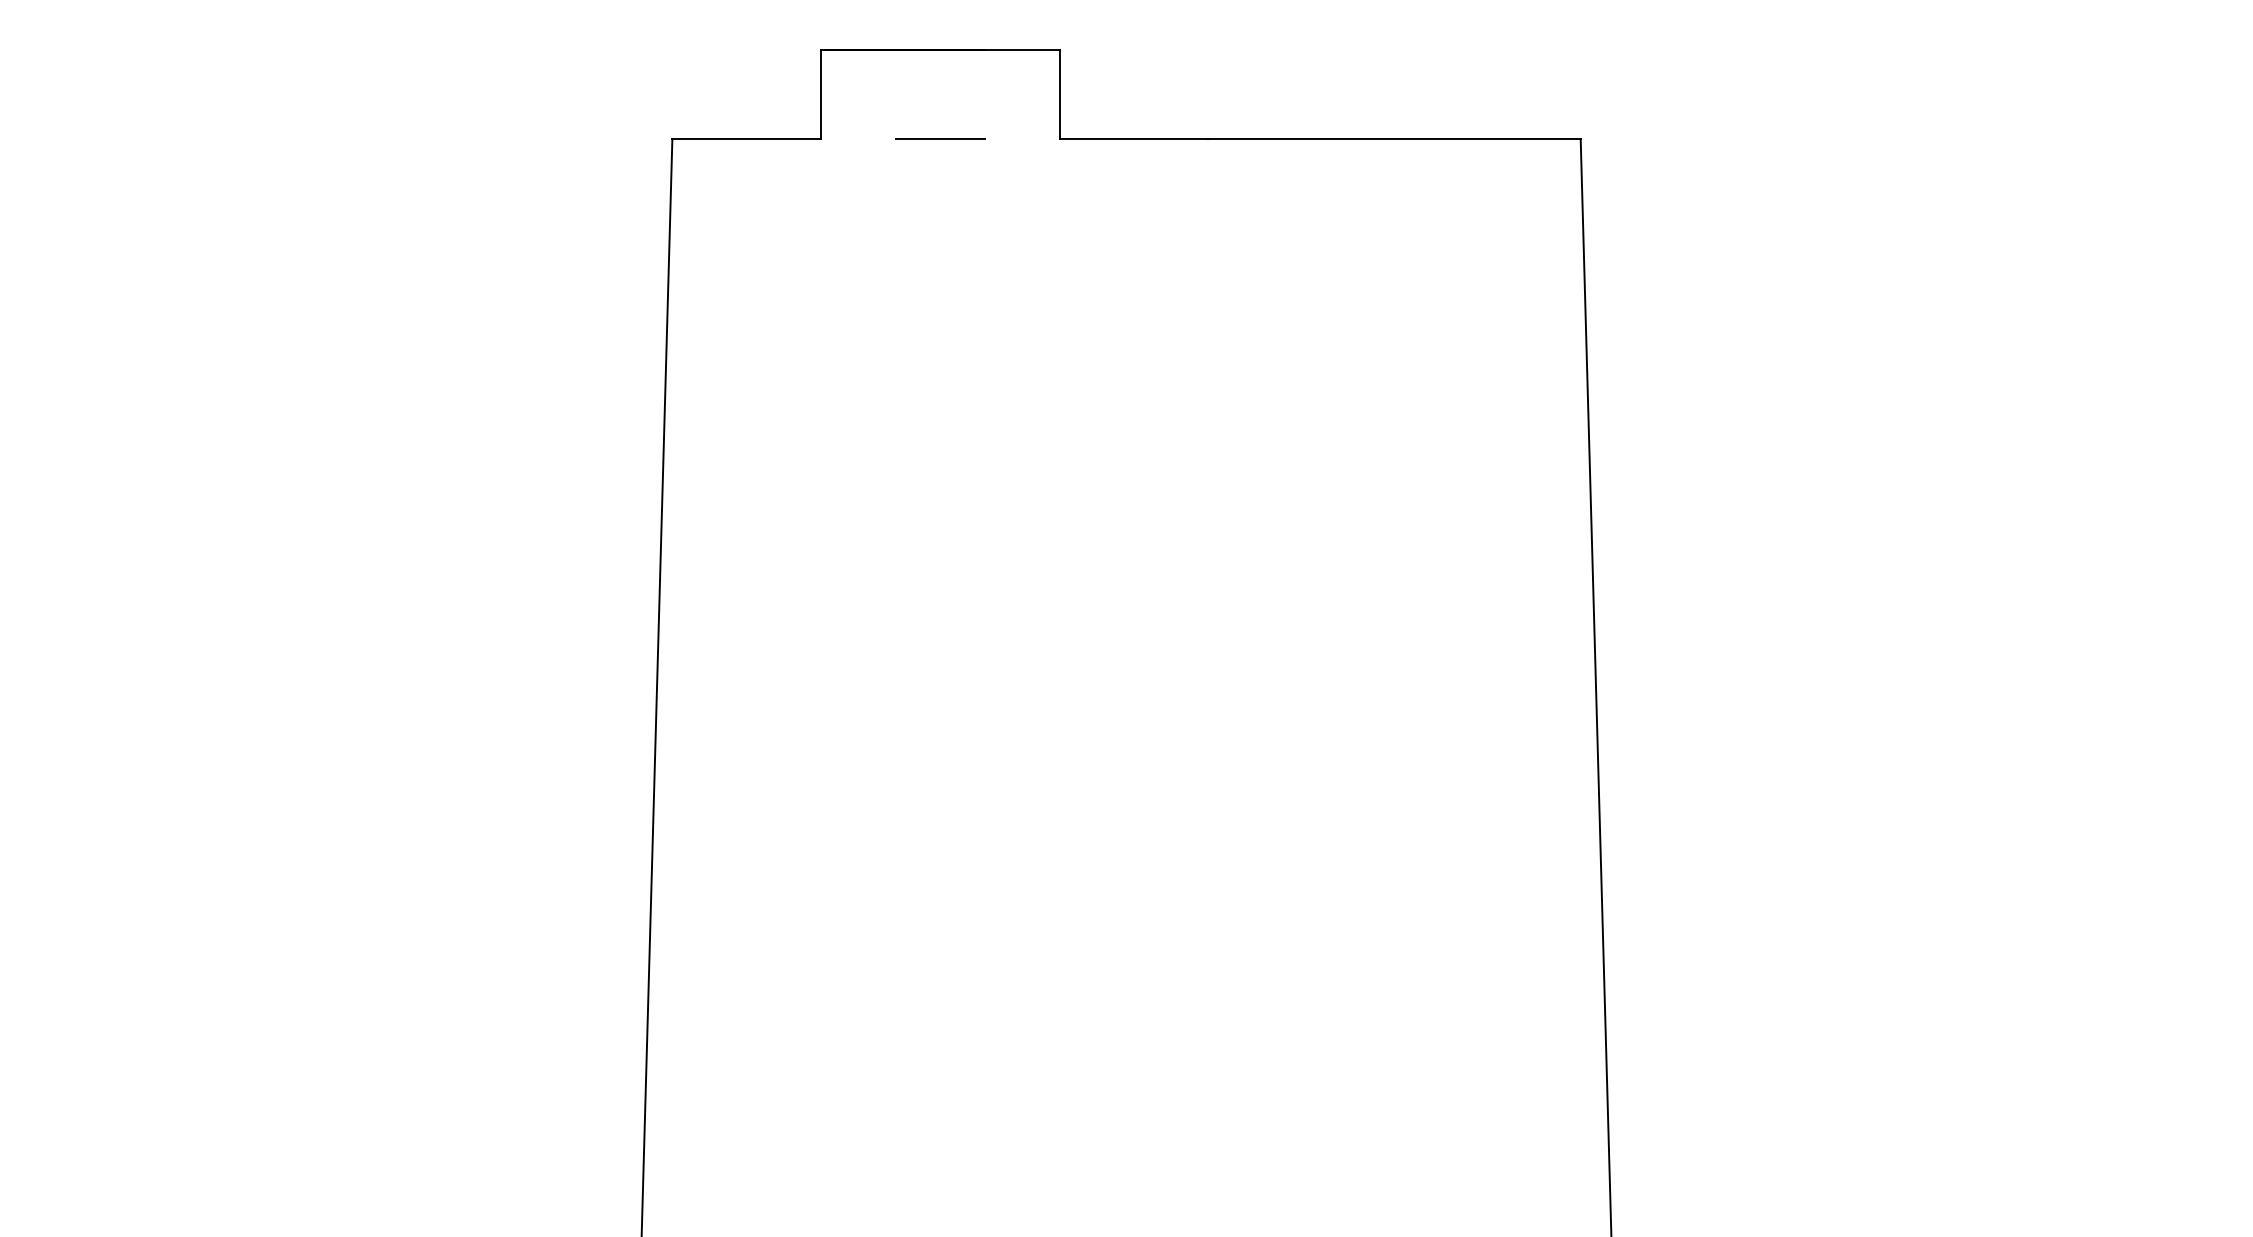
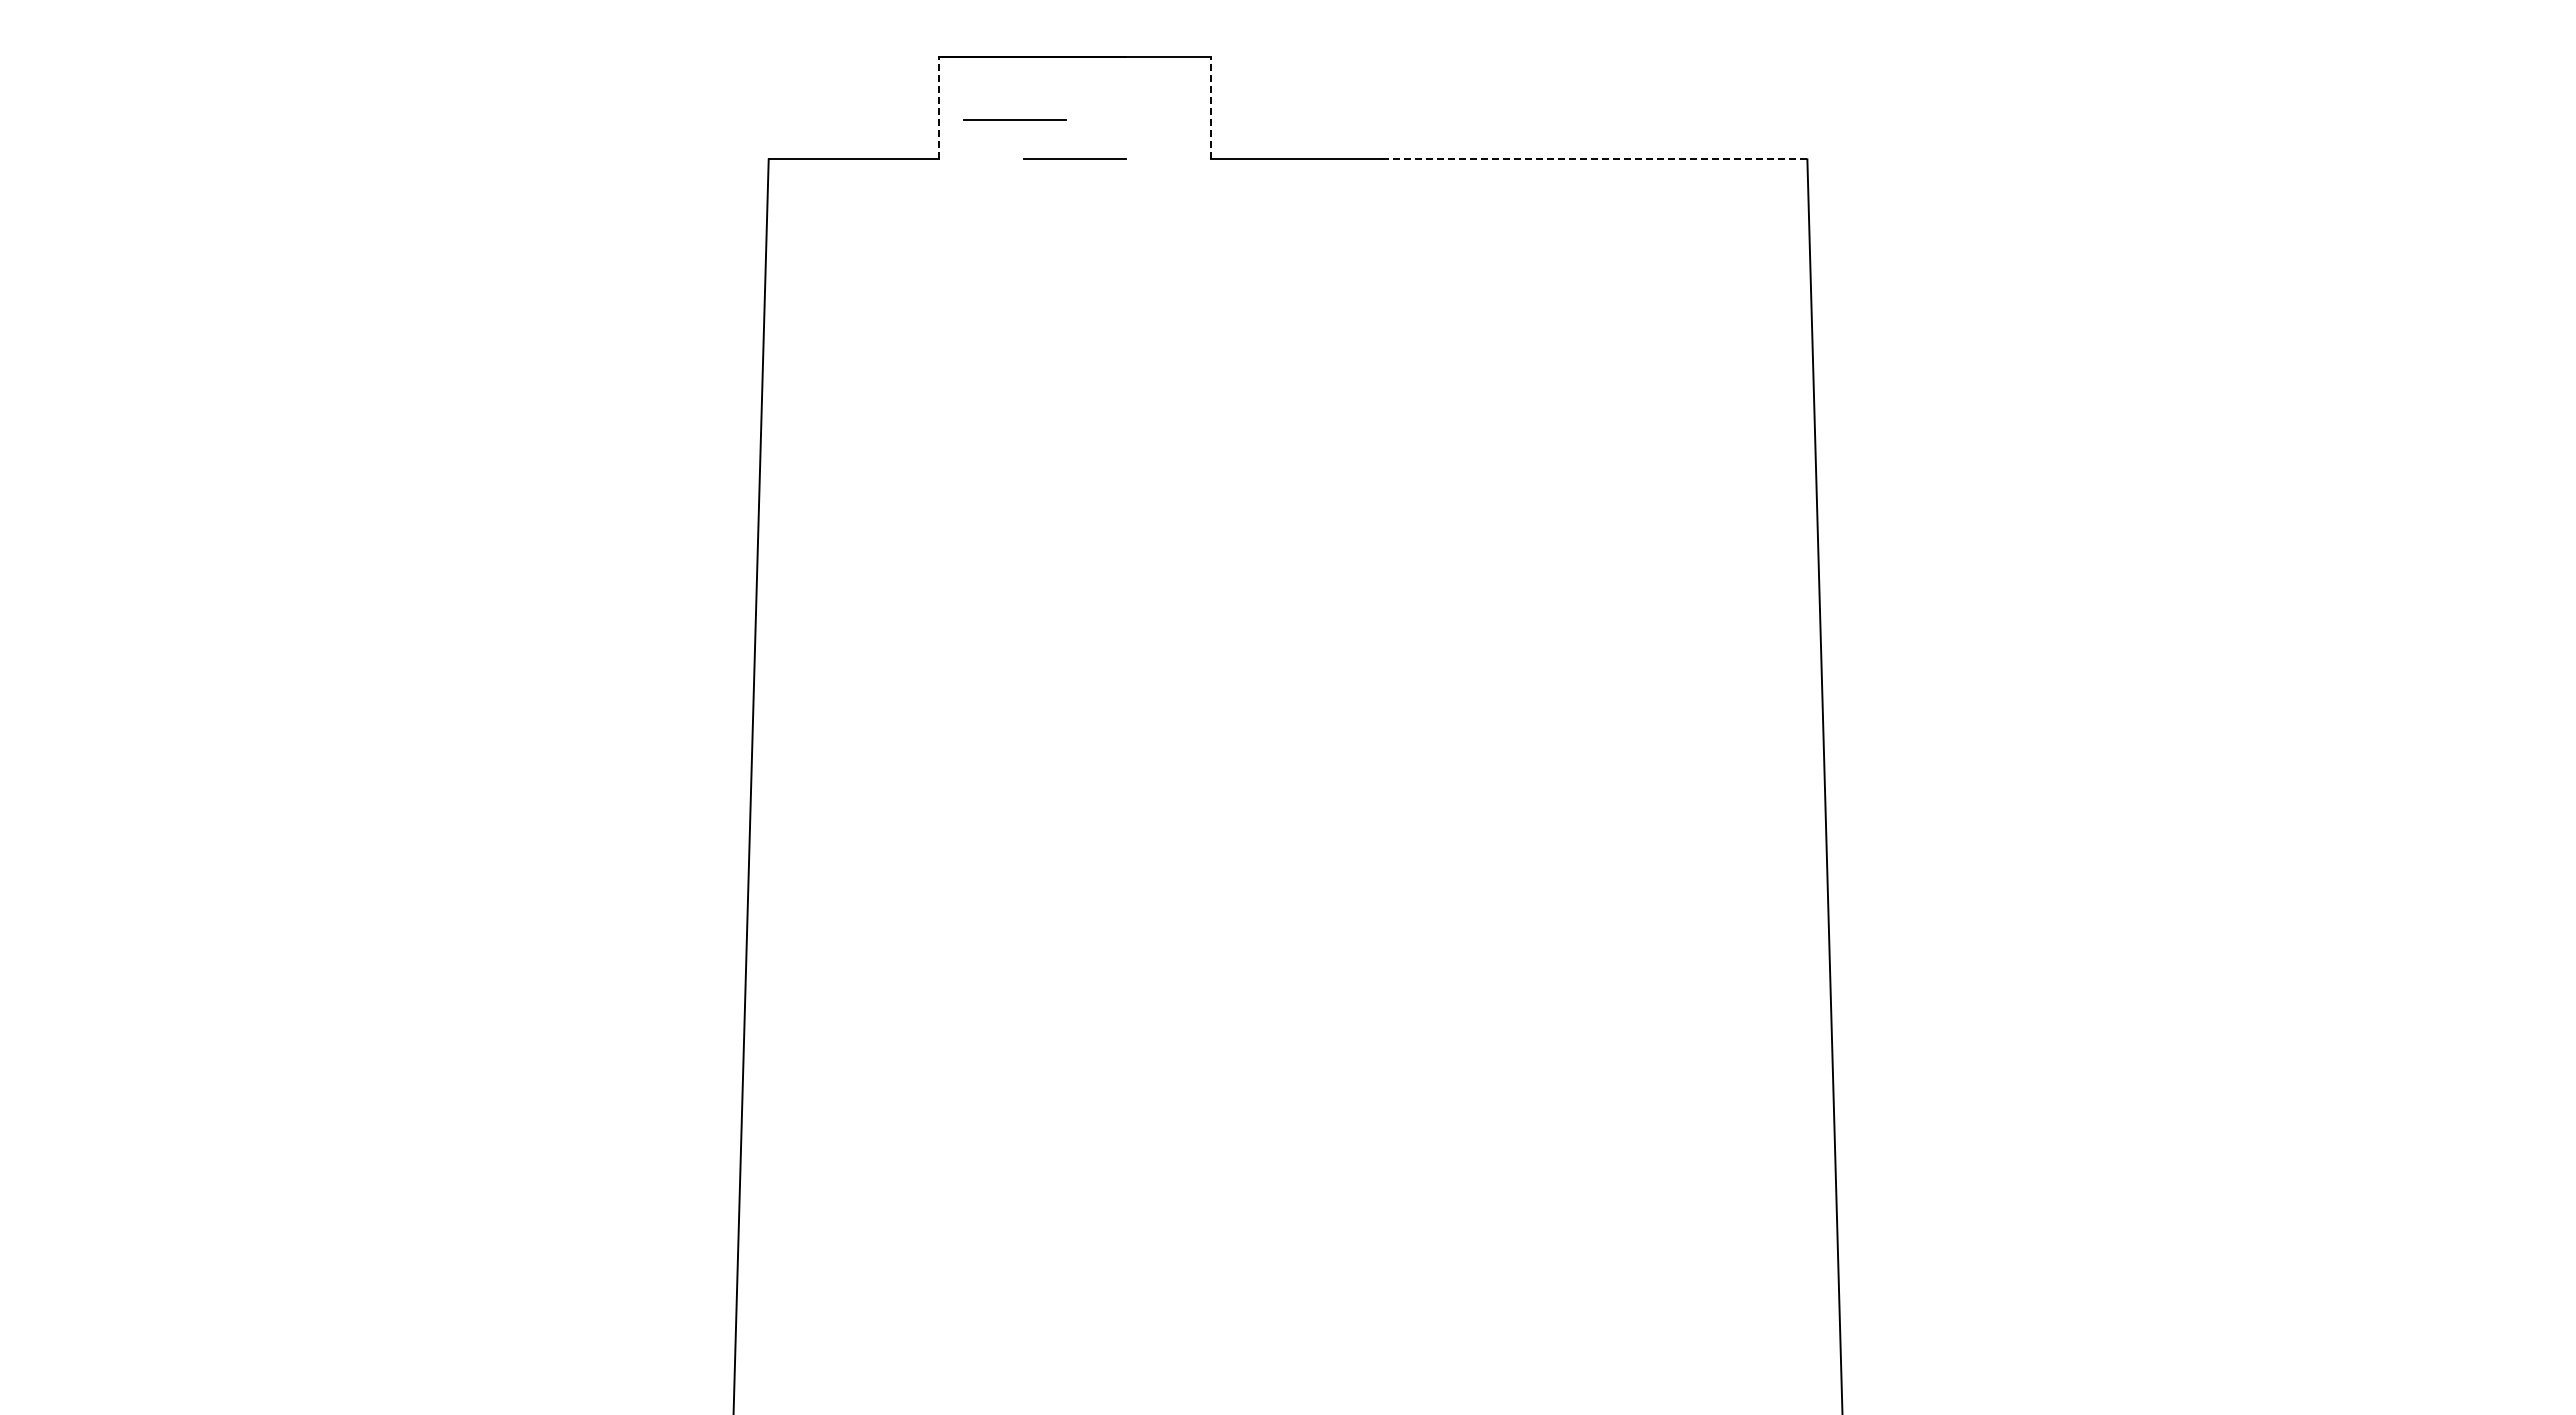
line: (820, 93) -> (938, 107), solid -> dashed
line: (1059, 93) -> (1211, 107), solid -> dashed
line: (887, 104) -> (1014, 119), added
line: (1394, 139) -> (1594, 159), solid -> dashed

